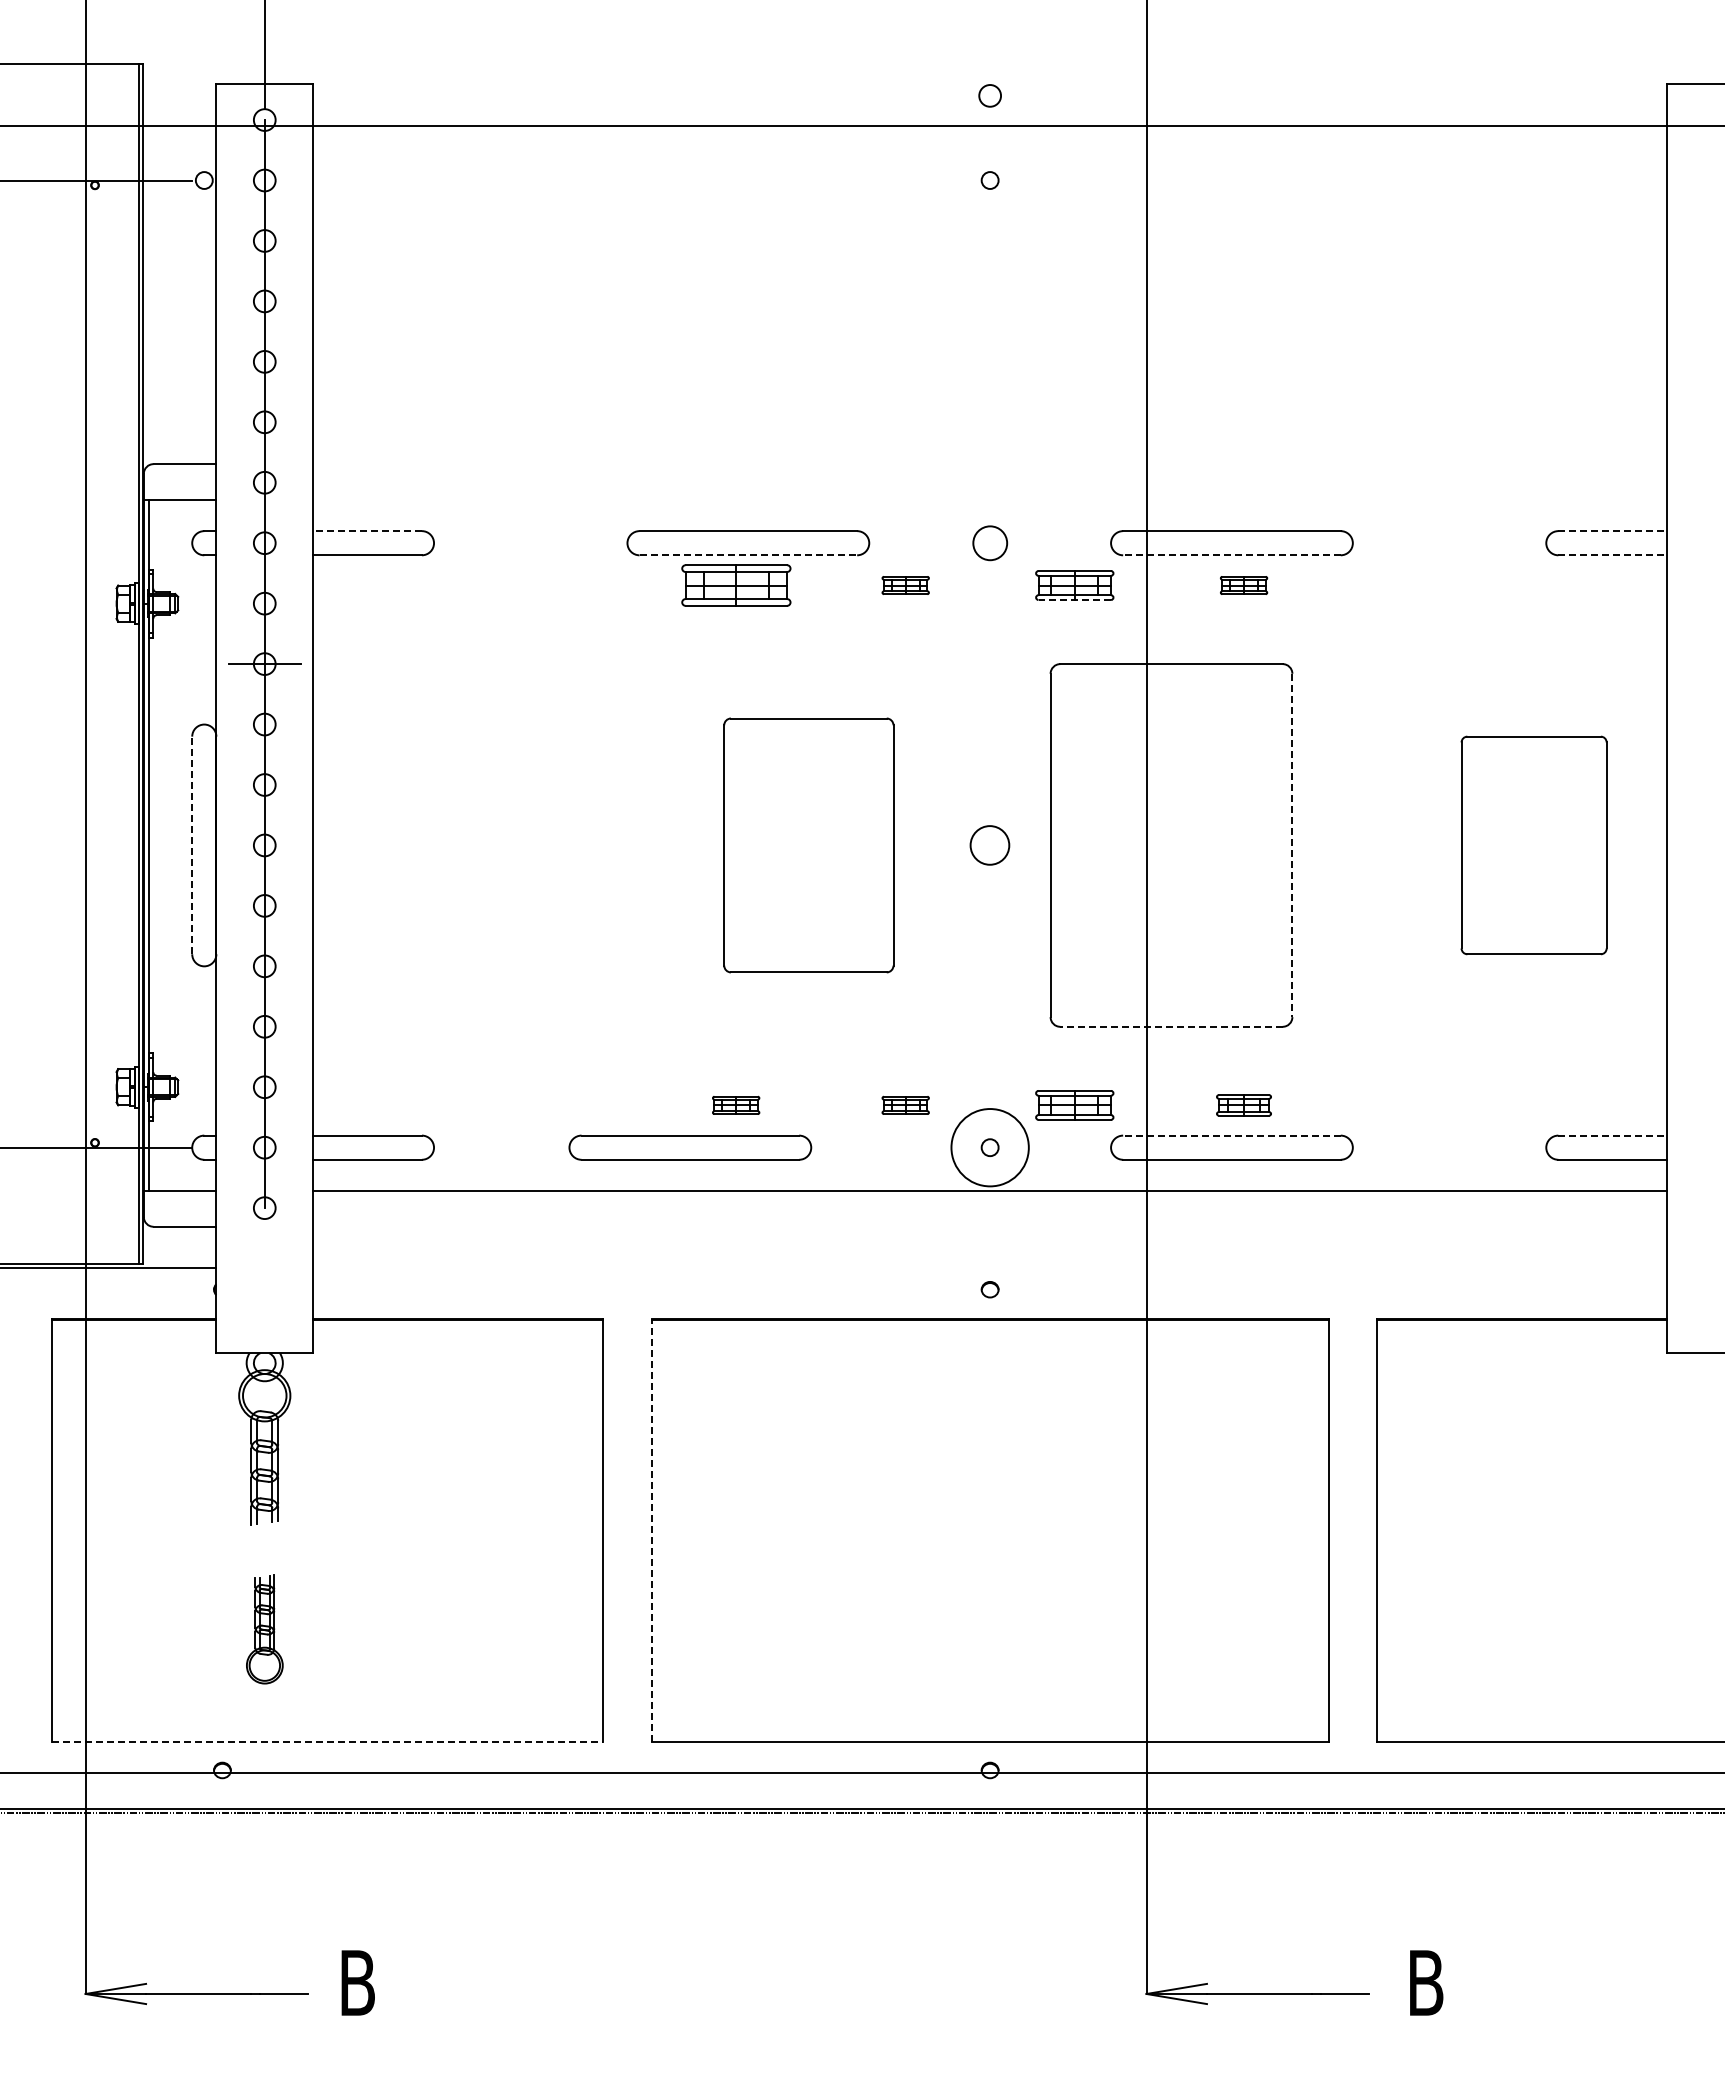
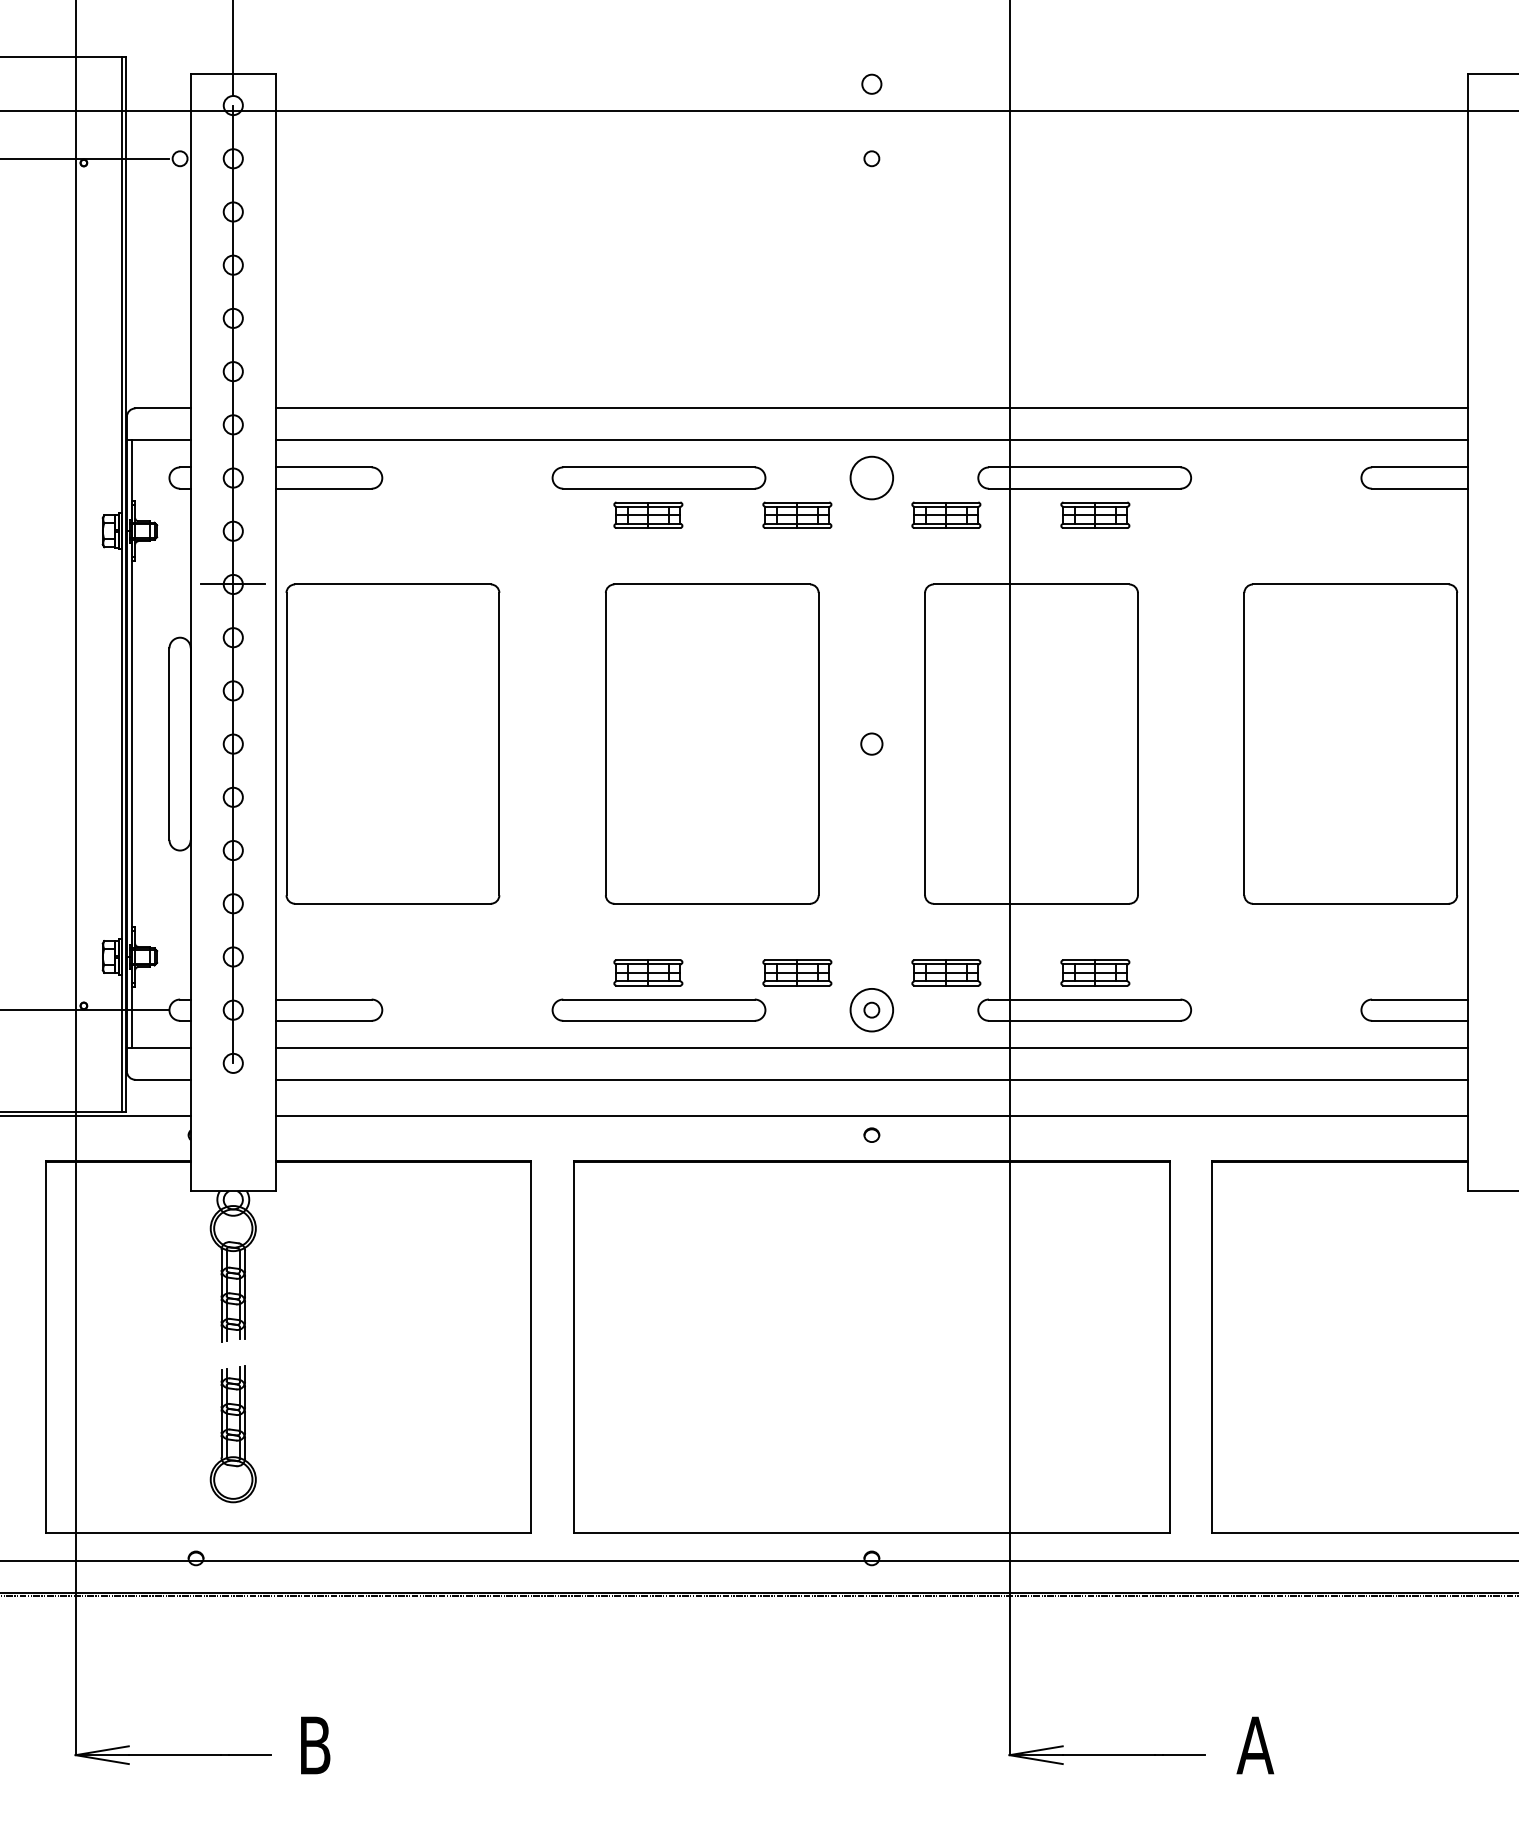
line: (990, 464) -> (872, 408), added
line: (990, 500) -> (872, 440), added
line: (367, 531) -> (323, 467), dashed -> solid
line: (1613, 531) -> (1420, 467), dashed -> solid
circle: (990, 543) -> (872, 478), size x1.43
line: (748, 555) -> (659, 488), dashed -> solid
line: (1231, 555) -> (1084, 488), dashed -> solid
line: (1613, 555) -> (1420, 488), dashed -> solid
part: (735, 585) -> (647, 515), size x0.71
part: (905, 585) -> (797, 515), size x1.67
part: (1243, 585) -> (1094, 515), size x1.67
line: (1074, 600) -> (946, 528), dashed -> solid
line: (192, 845) -> (169, 744), dashed -> solid
part: (445, 845) -> (392, 744), added
part: (808, 845) -> (711, 744), size x1.43
circle: (990, 845) -> (872, 744), size x0.62
line: (1292, 845) -> (1138, 744), dashed -> solid
part: (1533, 845) -> (1350, 744), size x1.67
line: (1171, 1026) -> (1031, 903), dashed -> solid
part: (735, 1105) -> (647, 973), size x1.67
part: (905, 1105) -> (797, 973), size x1.67
part: (1243, 1105) -> (1094, 973), size x1.43
line: (1231, 1135) -> (1084, 999), dashed -> solid
line: (1613, 1135) -> (1420, 999), dashed -> solid
part: (690, 1147) -> (659, 1010), moved
circle: (989, 1147) -> (871, 1010), size x0.62
line: (990, 1226) -> (872, 1079), added
line: (990, 1268) -> (872, 1116), added
line: (651, 1529) -> (573, 1346), dashed -> solid
part: (264, 1629) -> (233, 1434), size x1.43
line: (327, 1741) -> (288, 1532), dashed -> solid
text: (1425, 1982) -> (1255, 1745), B -> A

